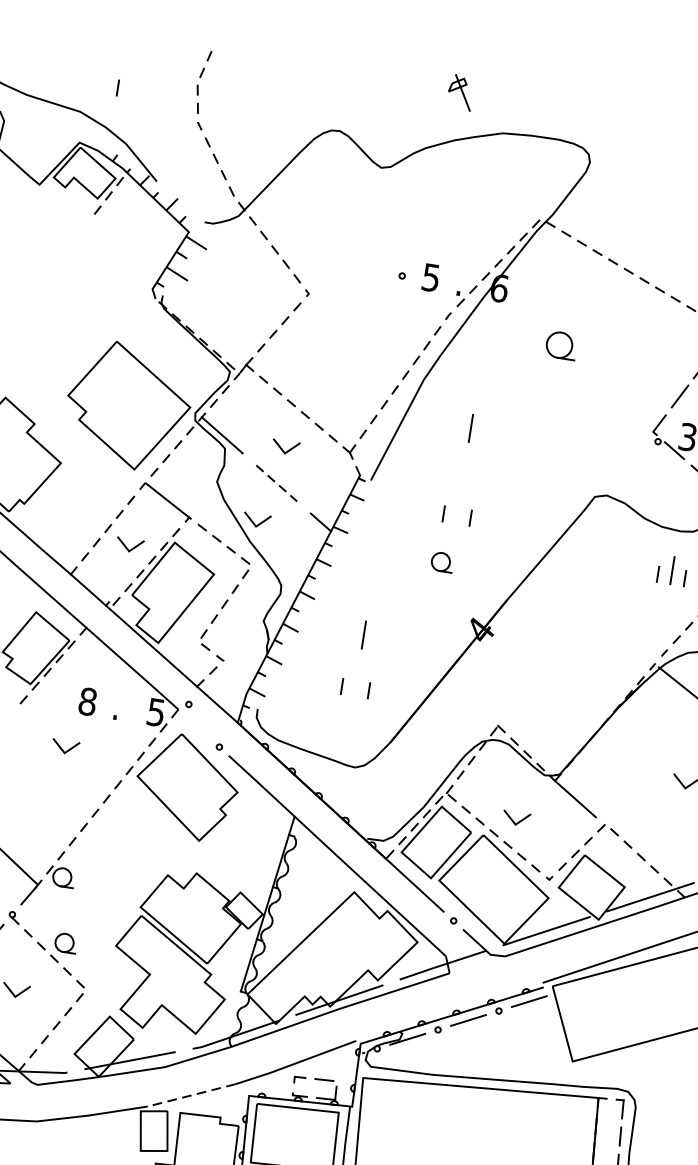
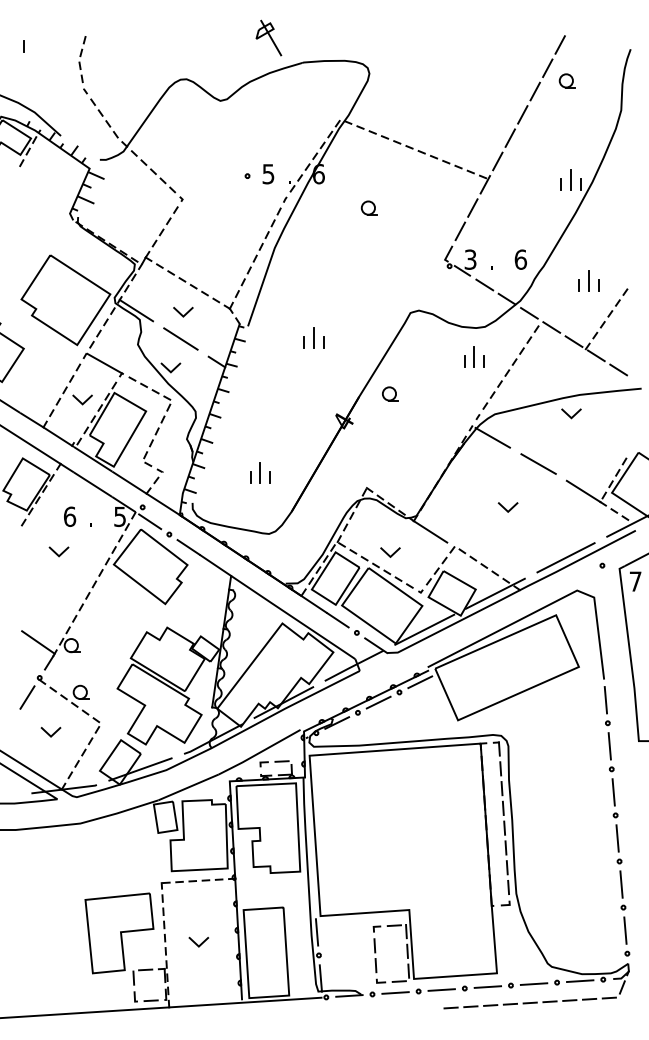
line: (117, 88) -> (23, 46), moved
part: (460, 91) -> (268, 37), size x1.43
part: (560, 344) -> (368, 207), size x0.71
line: (470, 427) -> (313, 337), moved
line: (276, 484) -> (180, 339), dashed -> solid
part: (442, 561) -> (390, 393), moved
line: (362, 634) -> (259, 472), moved
text: (87, 701) -> (69, 516), 8 -> 6
line: (196, 725) -> (150, 521), added
line: (191, 1095) -> (188, 787), dashed -> solid

